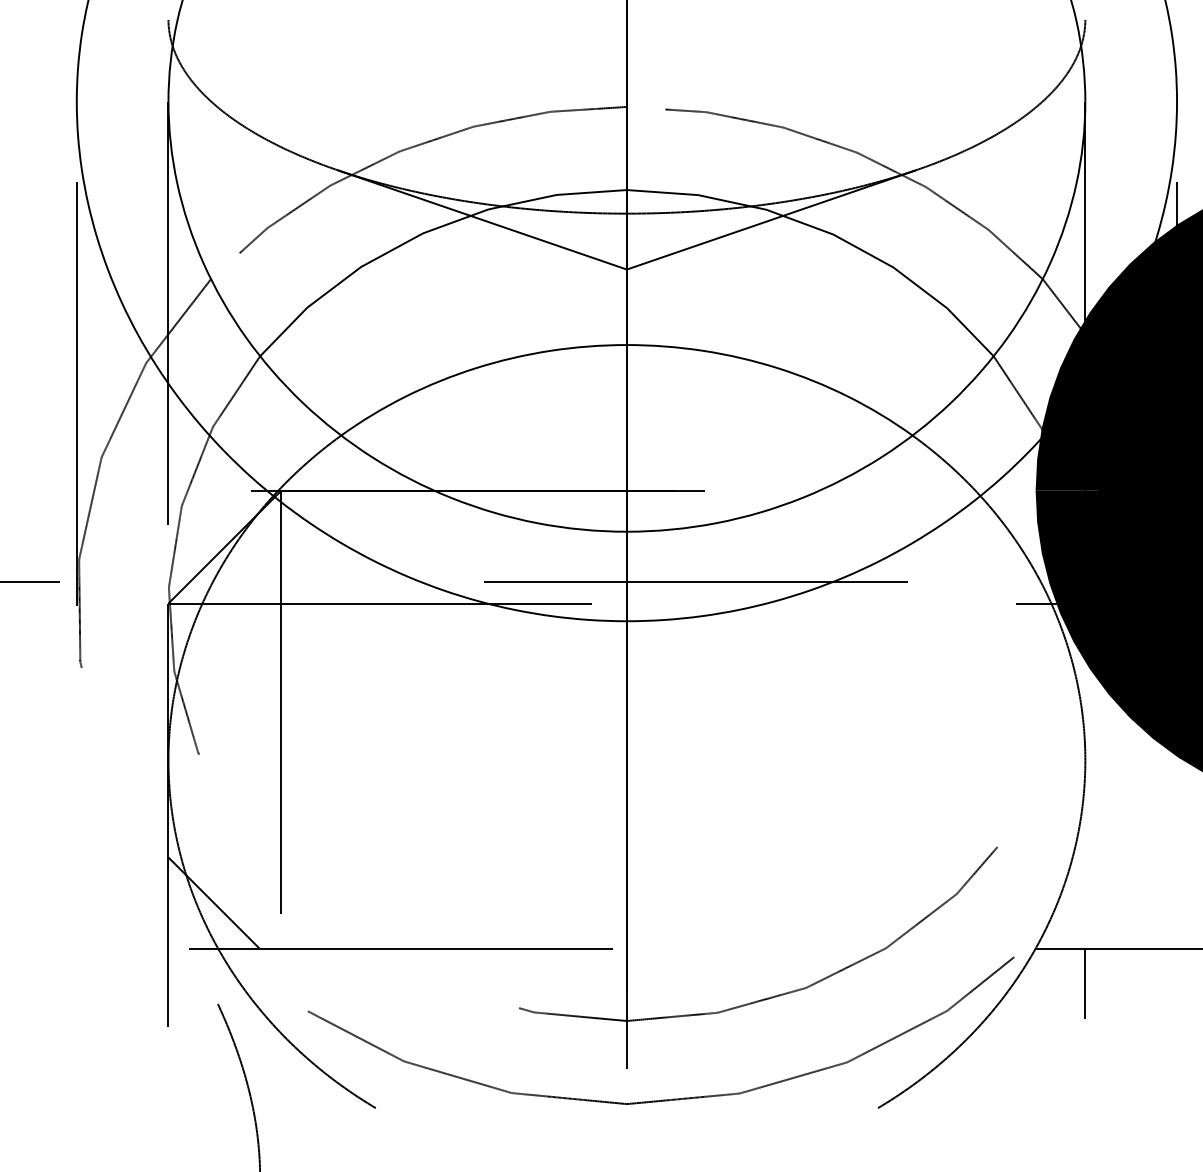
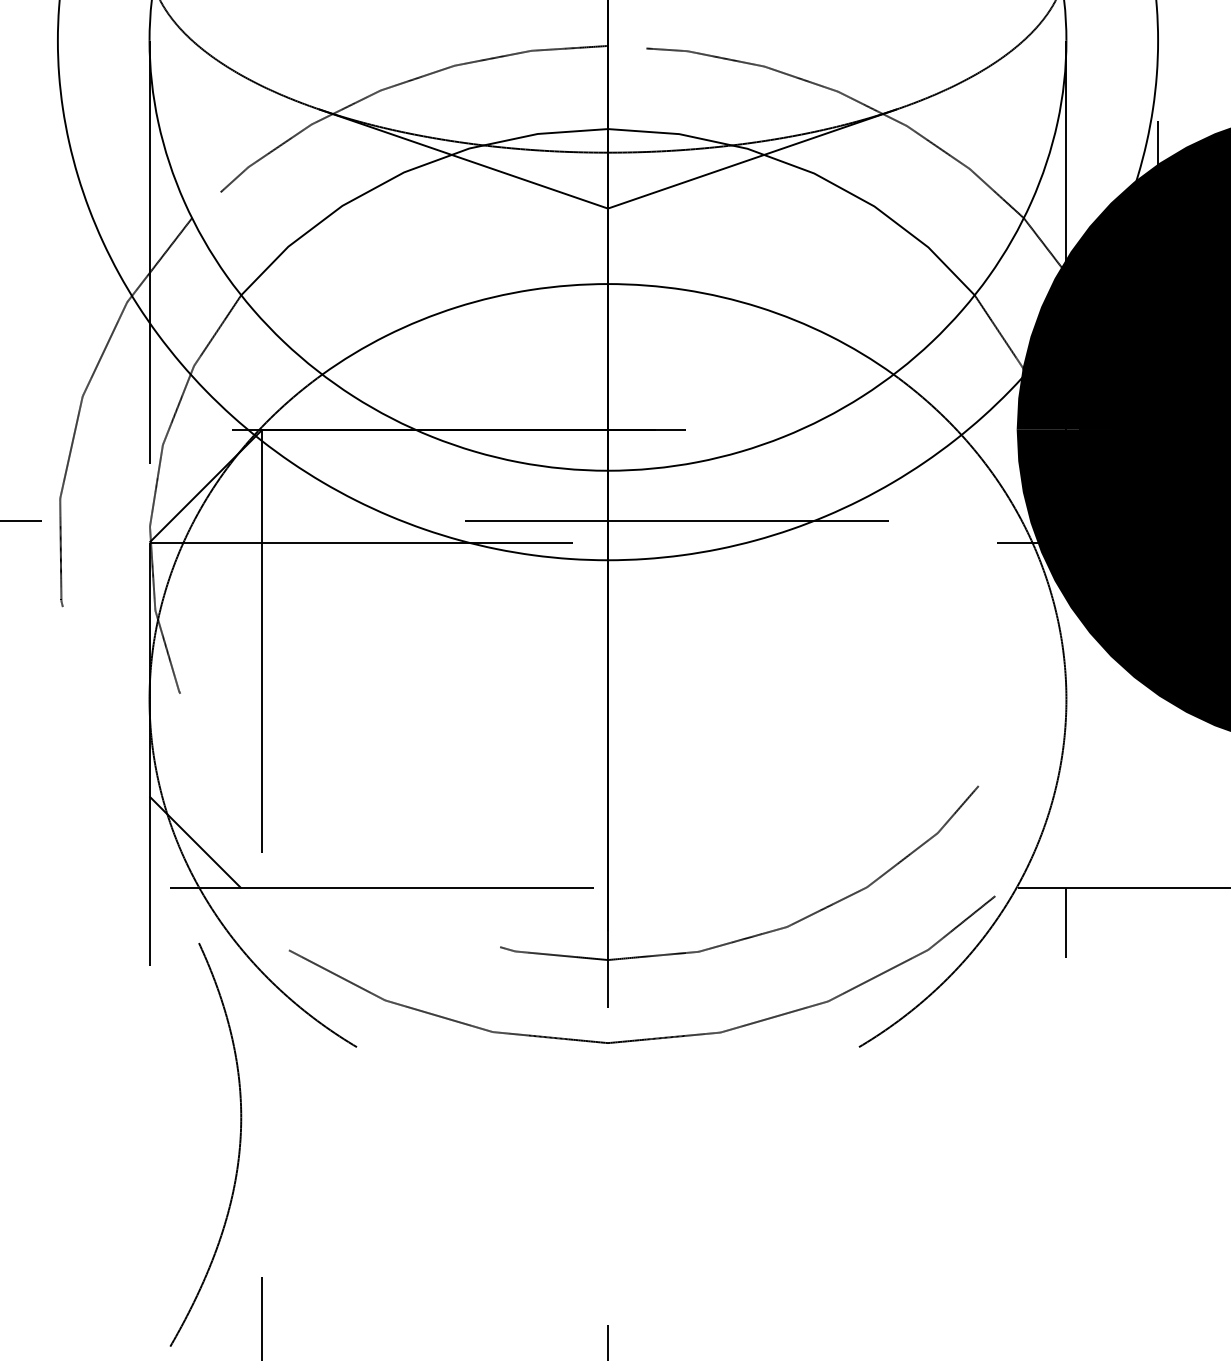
line: (76, 353) -> (57, 292), removed

